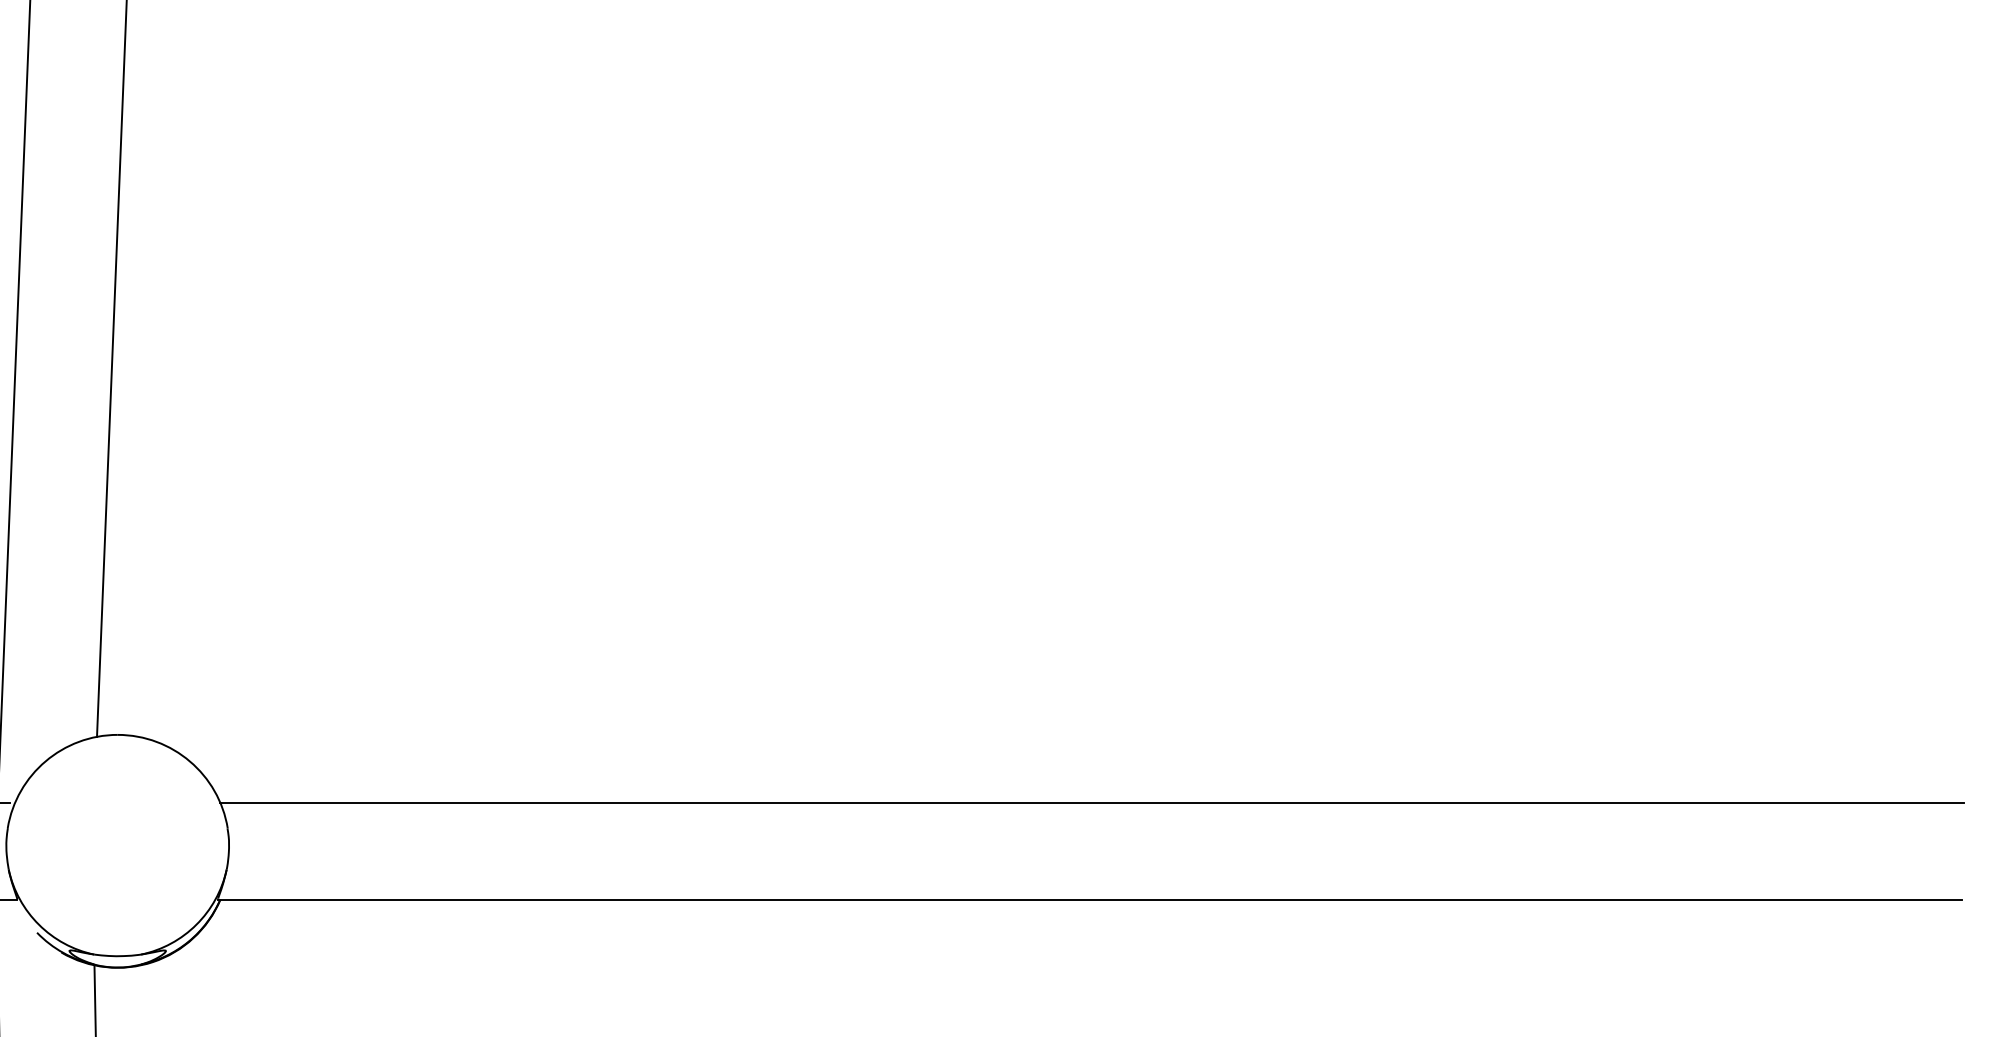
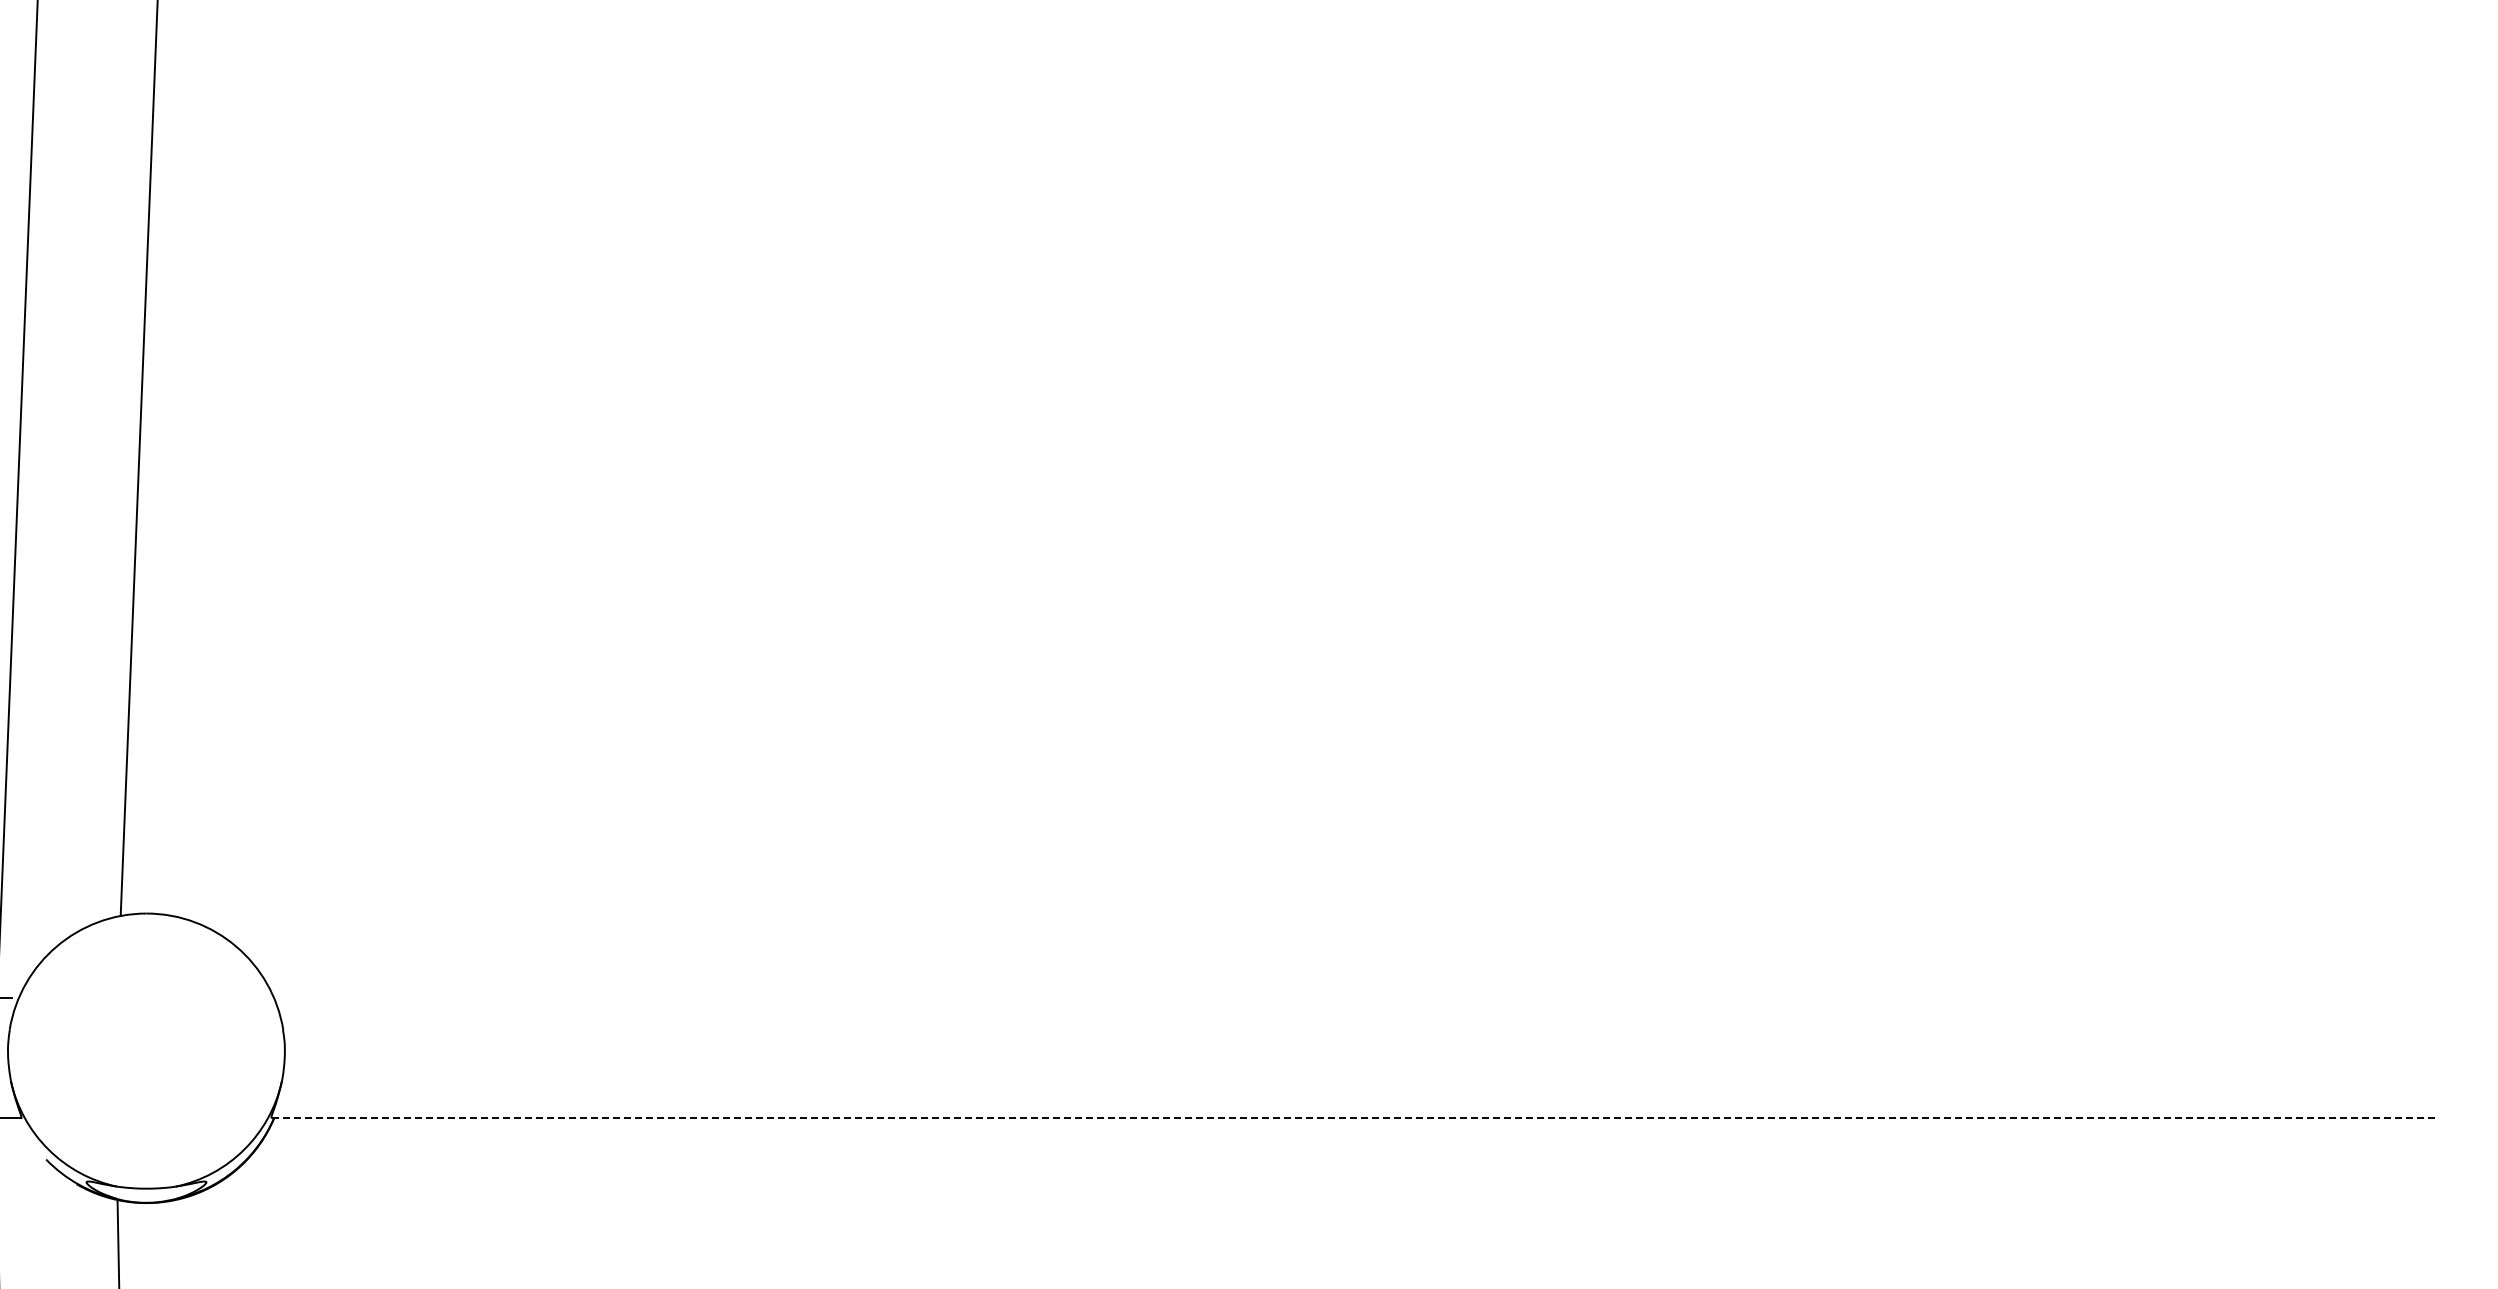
line: (1092, 803) -> (1358, 998), removed
line: (1090, 899) -> (1355, 1118), solid -> dashed

